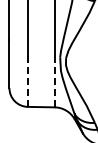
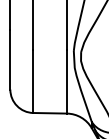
line: (27, 81) -> (32, 81), dashed -> solid
line: (54, 81) -> (66, 81), dashed -> solid

